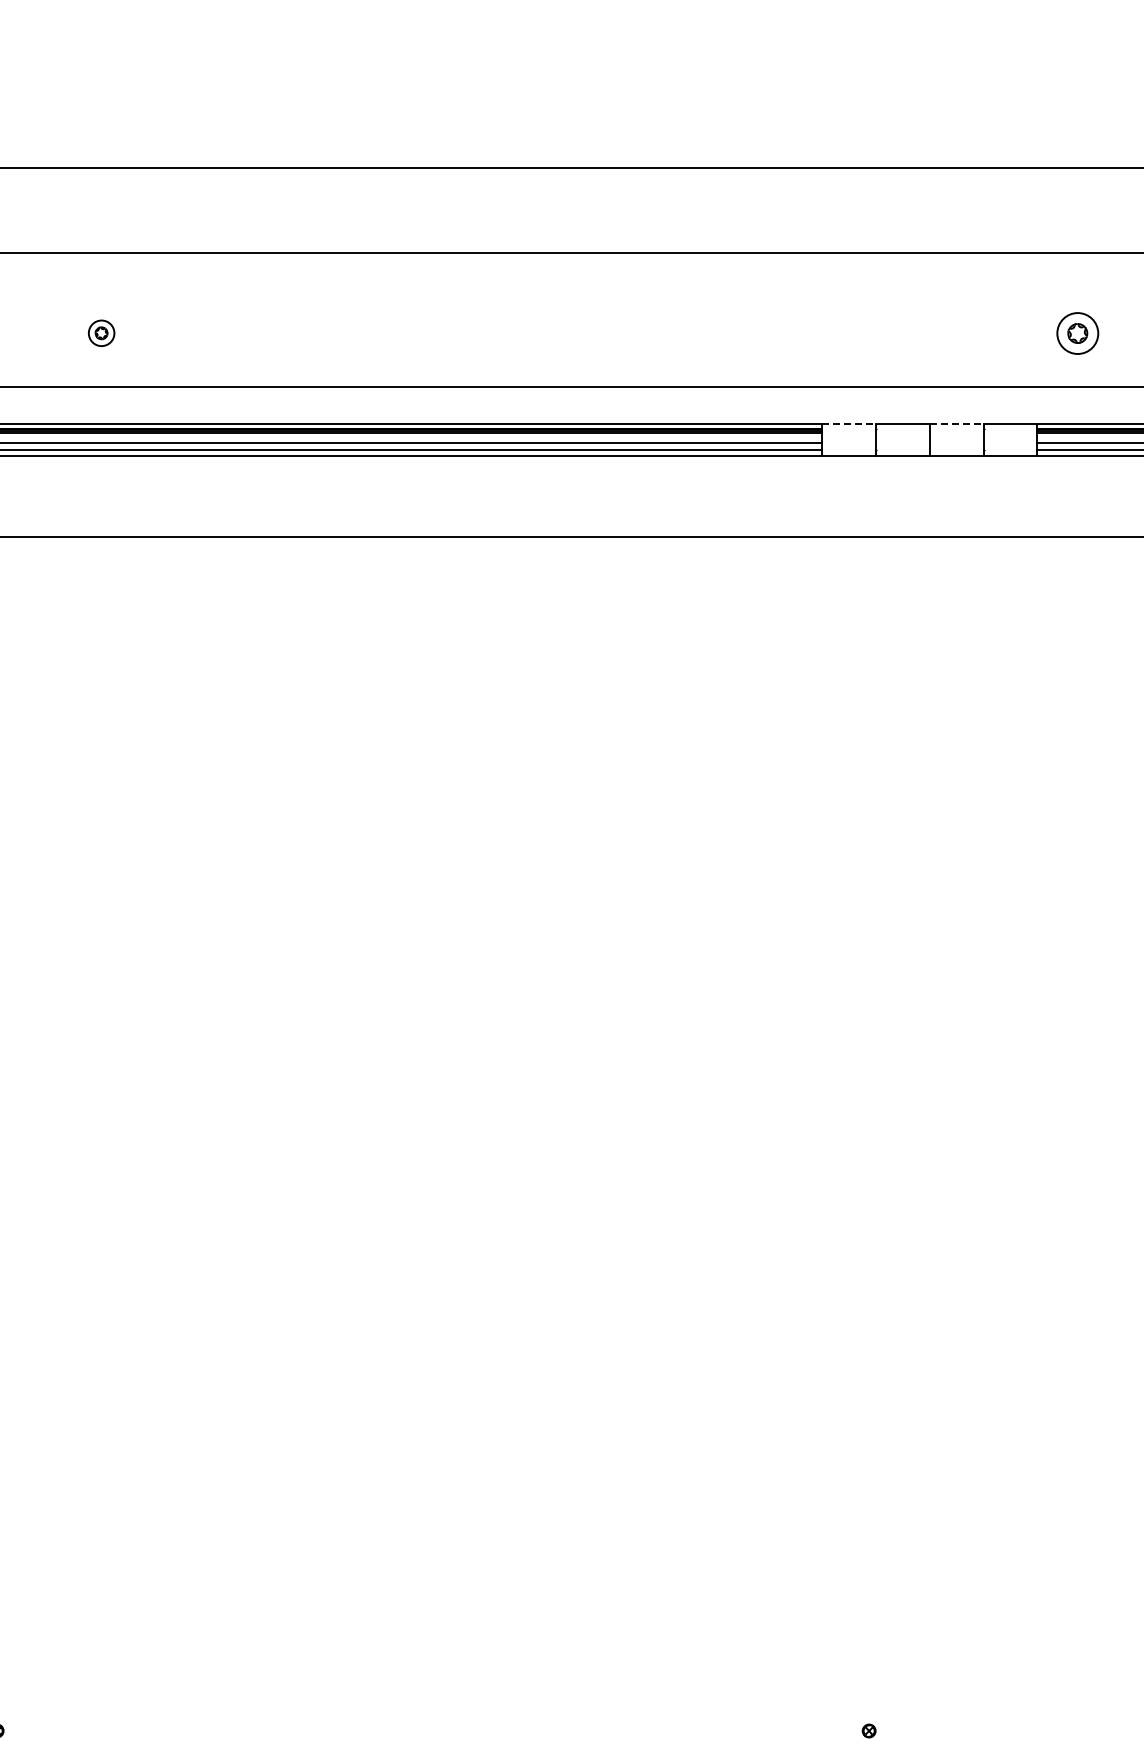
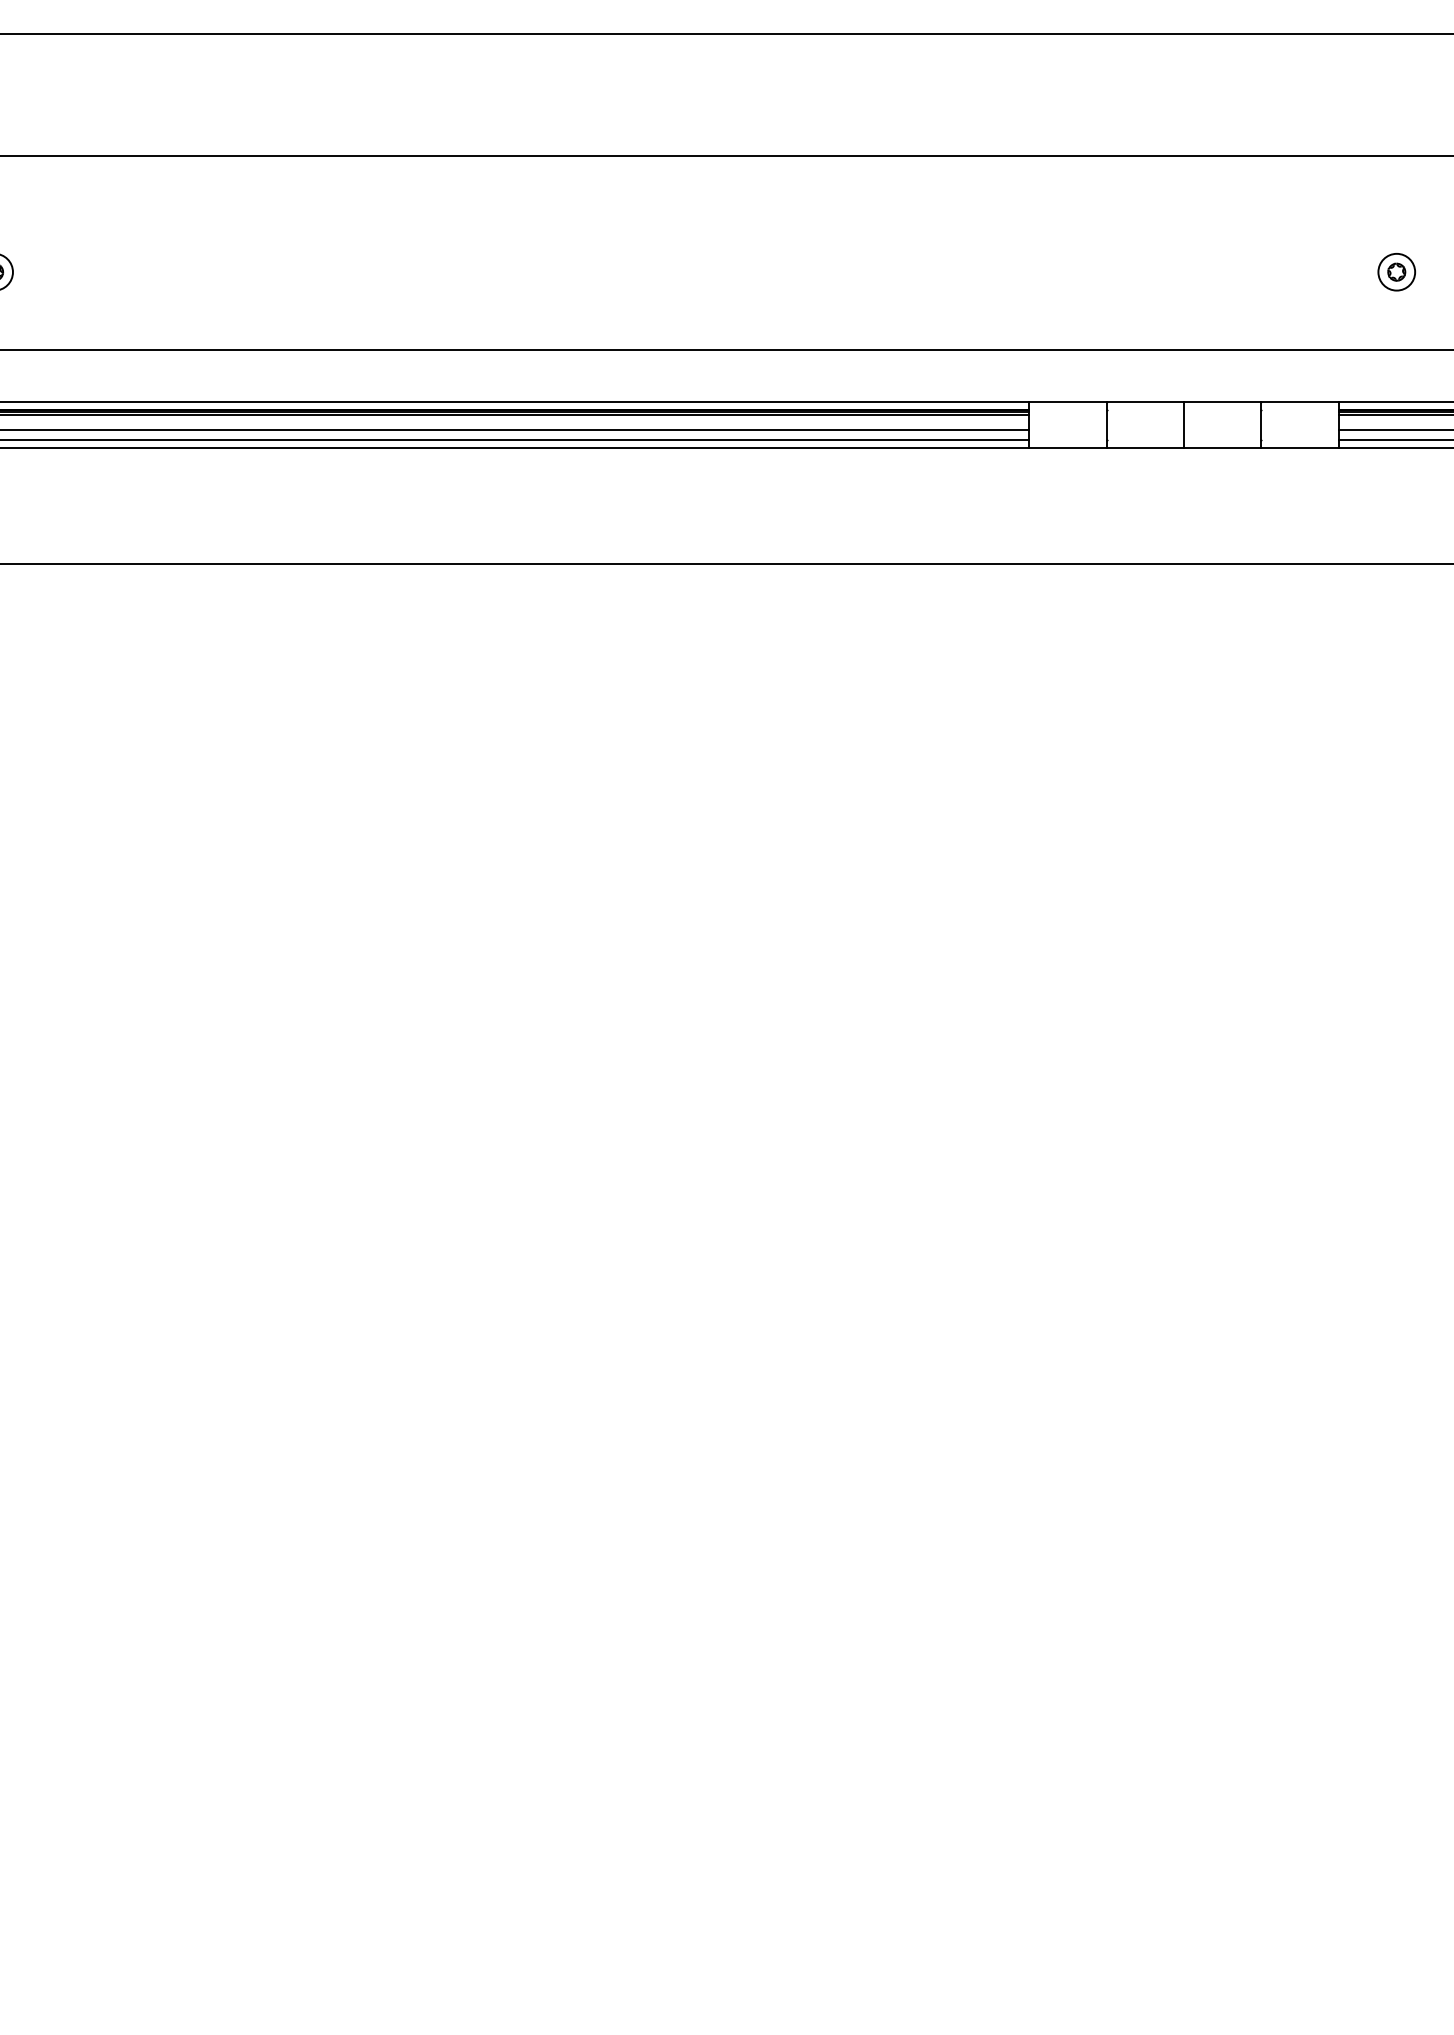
part: (1077, 332) -> (1396, 271), size x0.62
line: (848, 423) -> (1067, 401), dashed -> solid
line: (956, 423) -> (1222, 401), dashed -> solid

